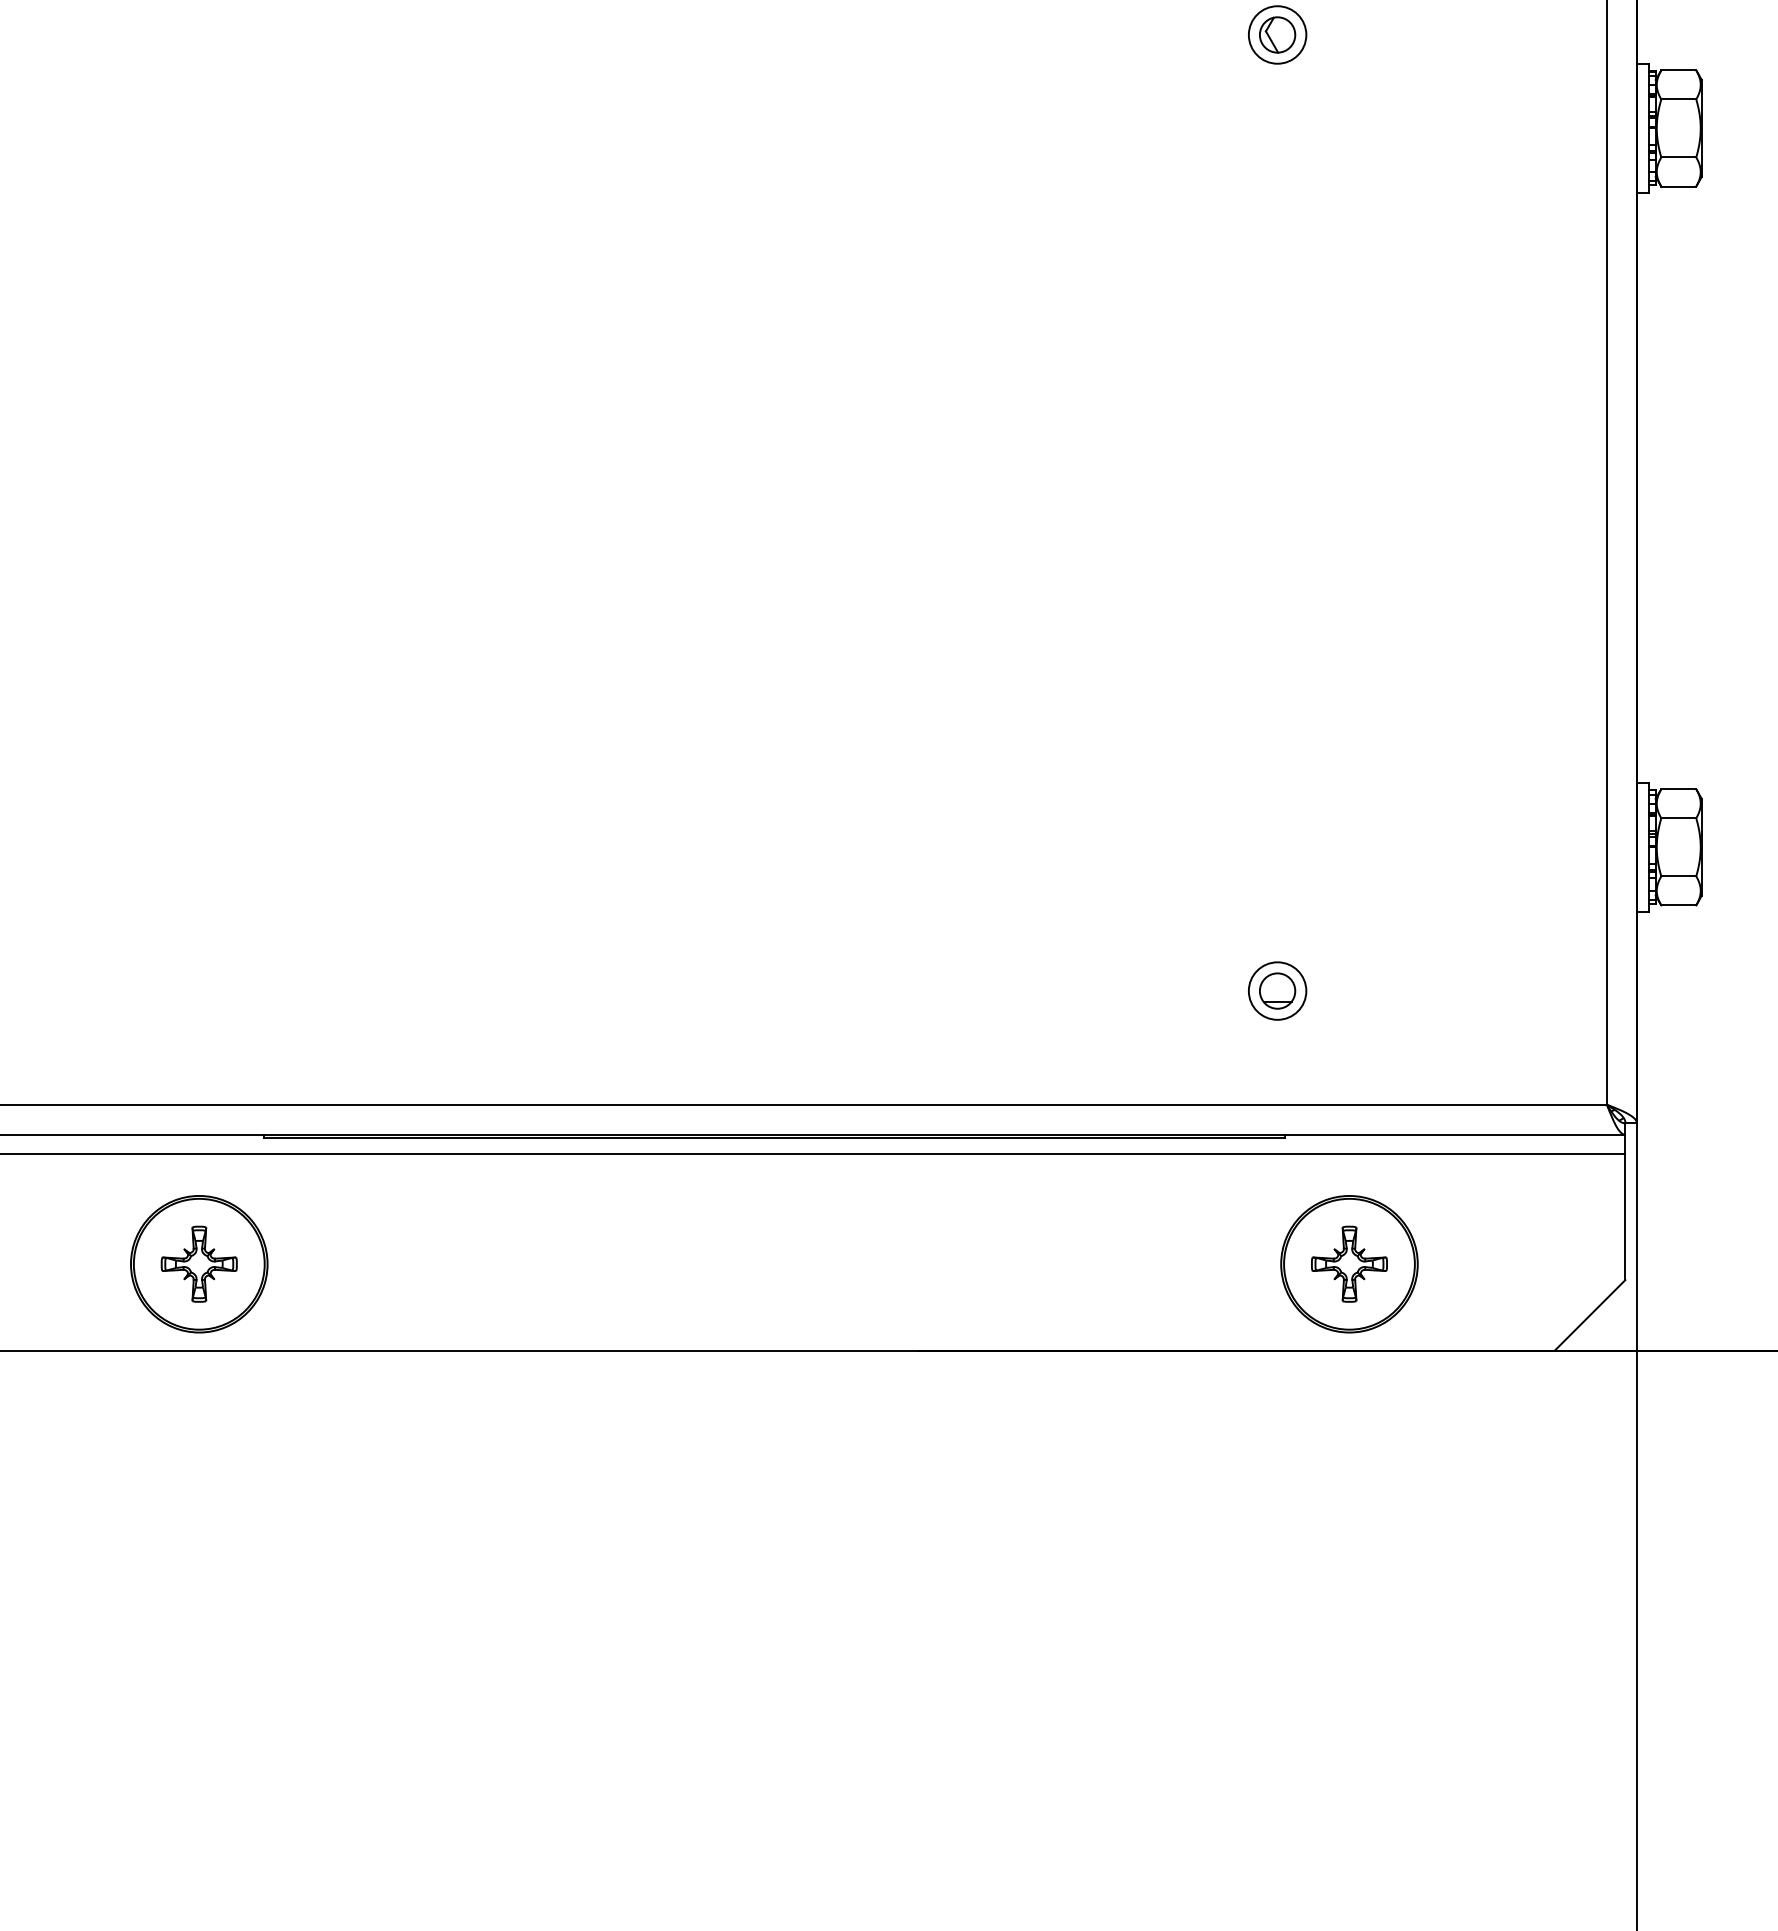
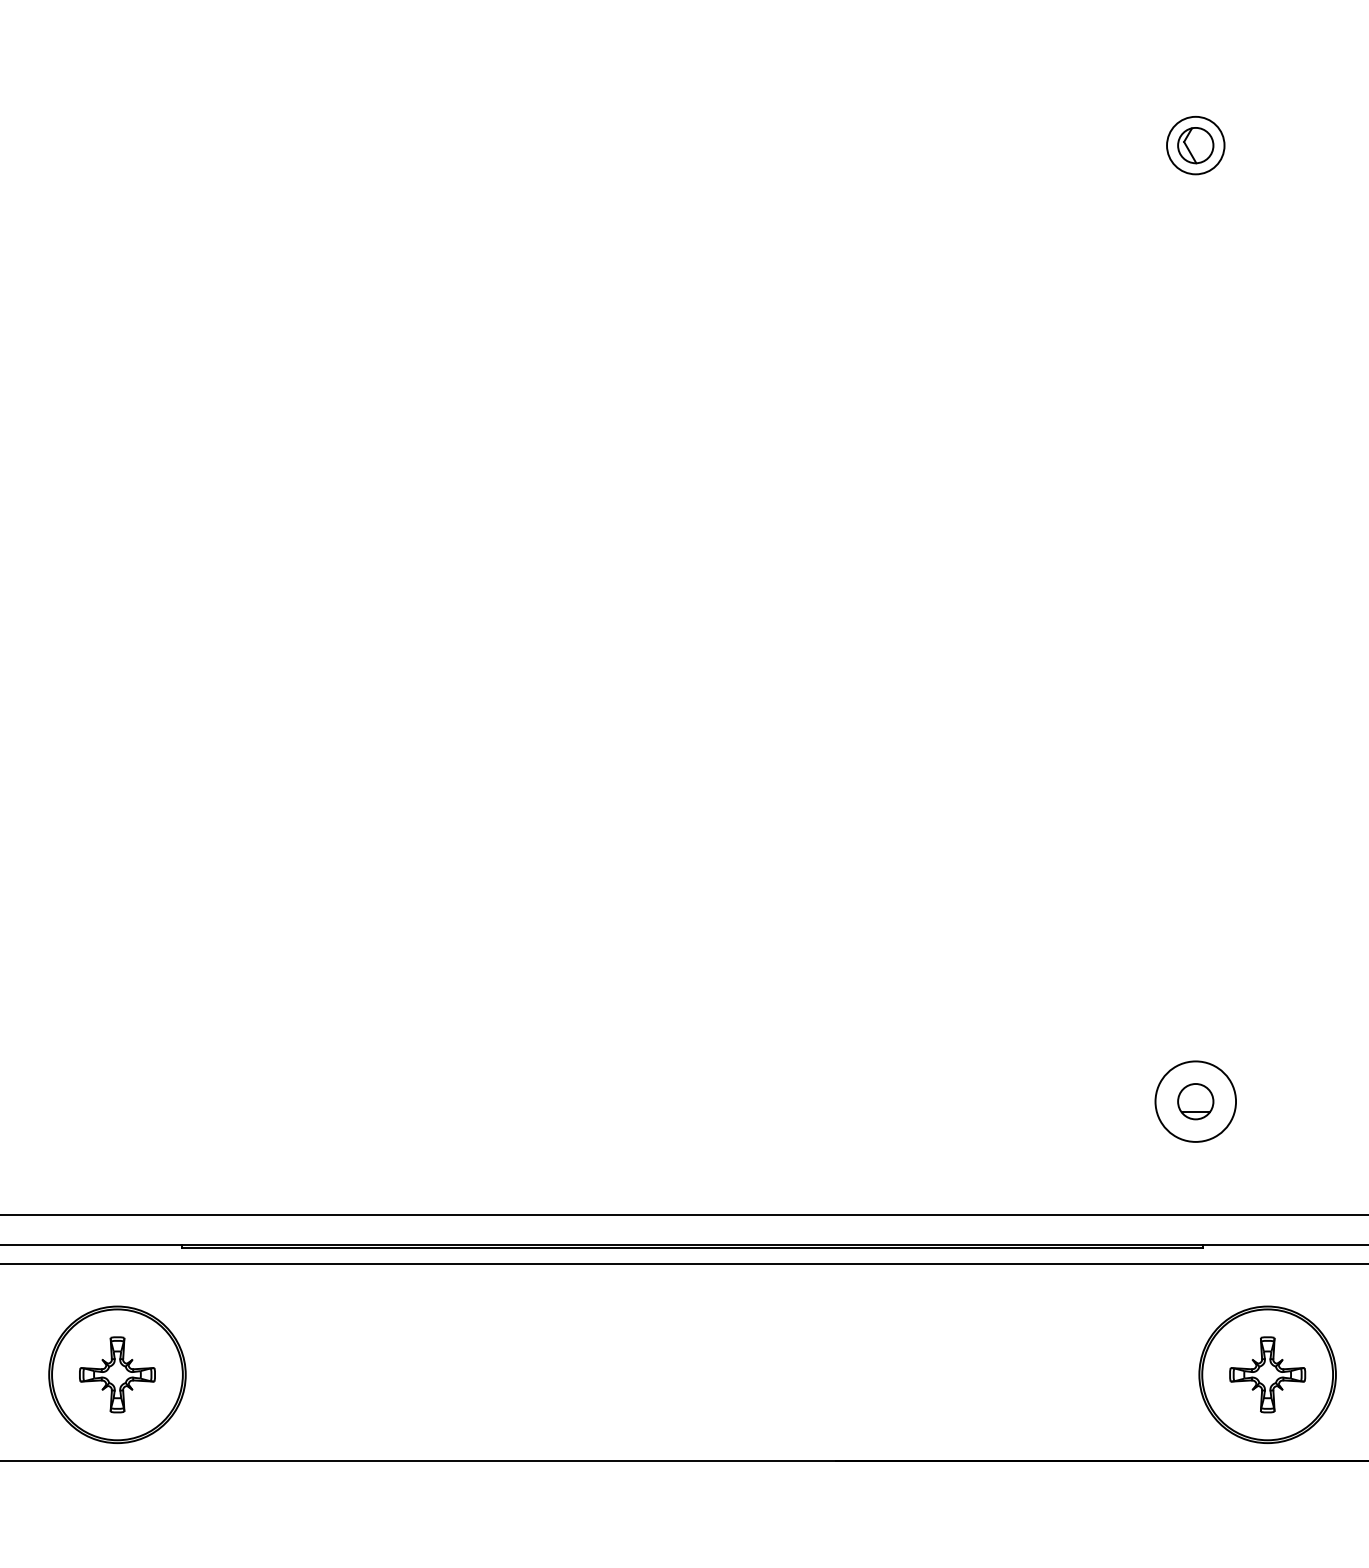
circle: (1277, 990) -> (1195, 1101), size x1.4

